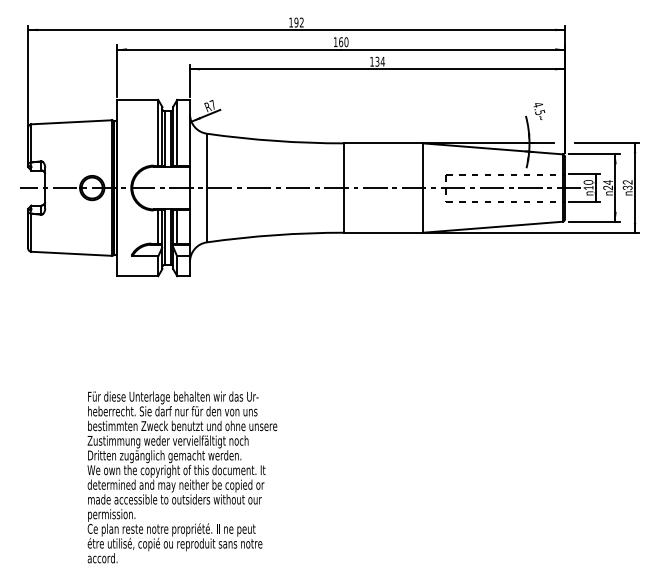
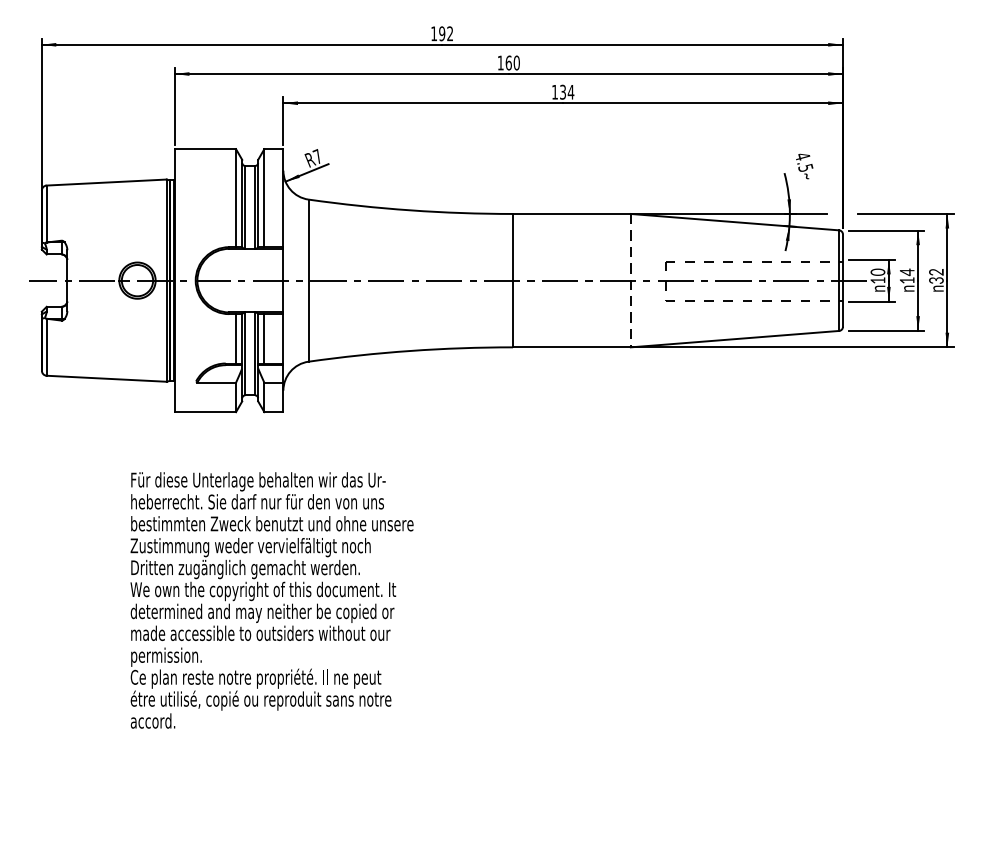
text: (607, 187) -> (906, 279), 24 -> 14
line: (422, 188) -> (630, 281), solid -> dashed
text: (182, 477) -> (272, 600), moved

